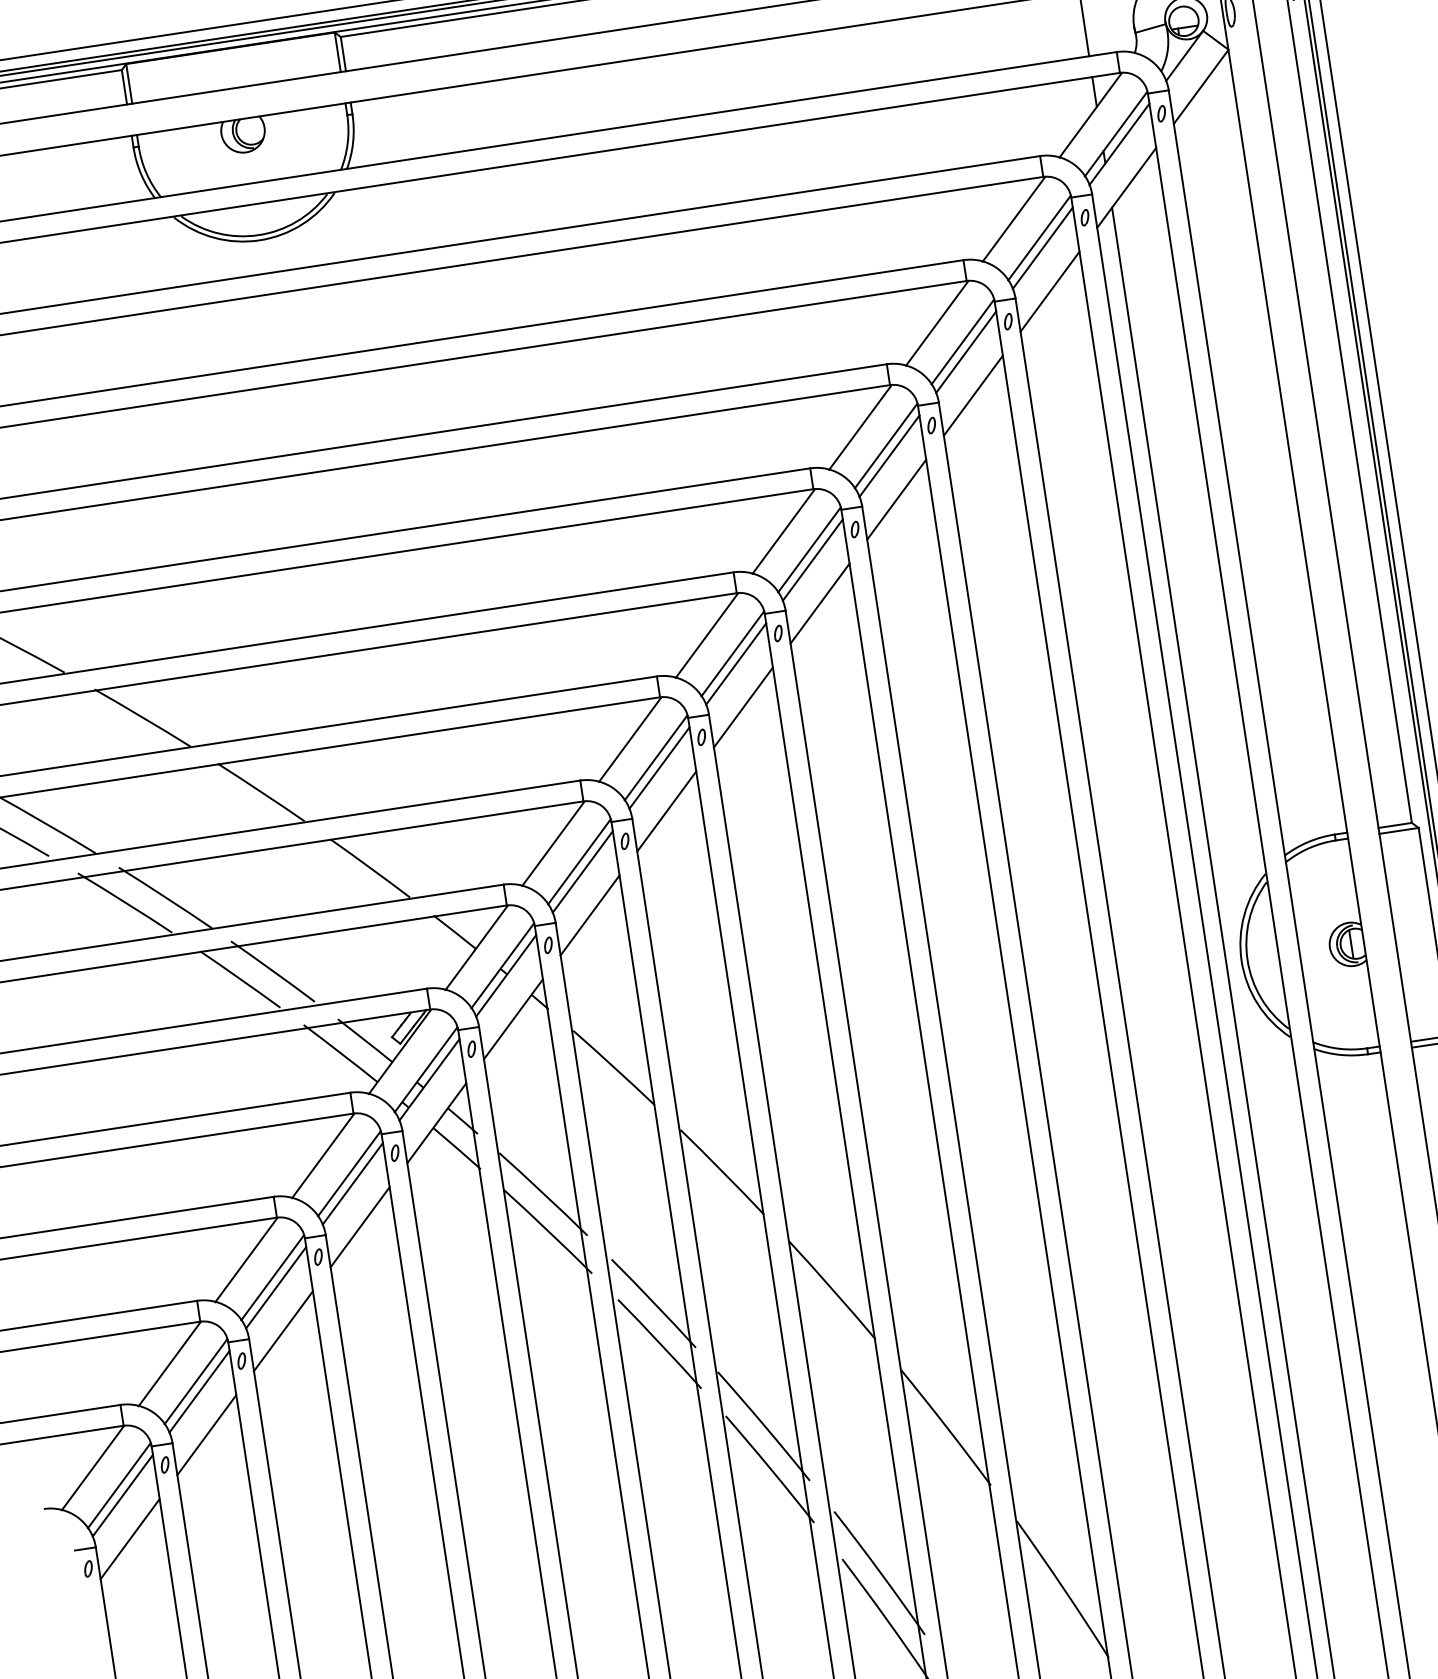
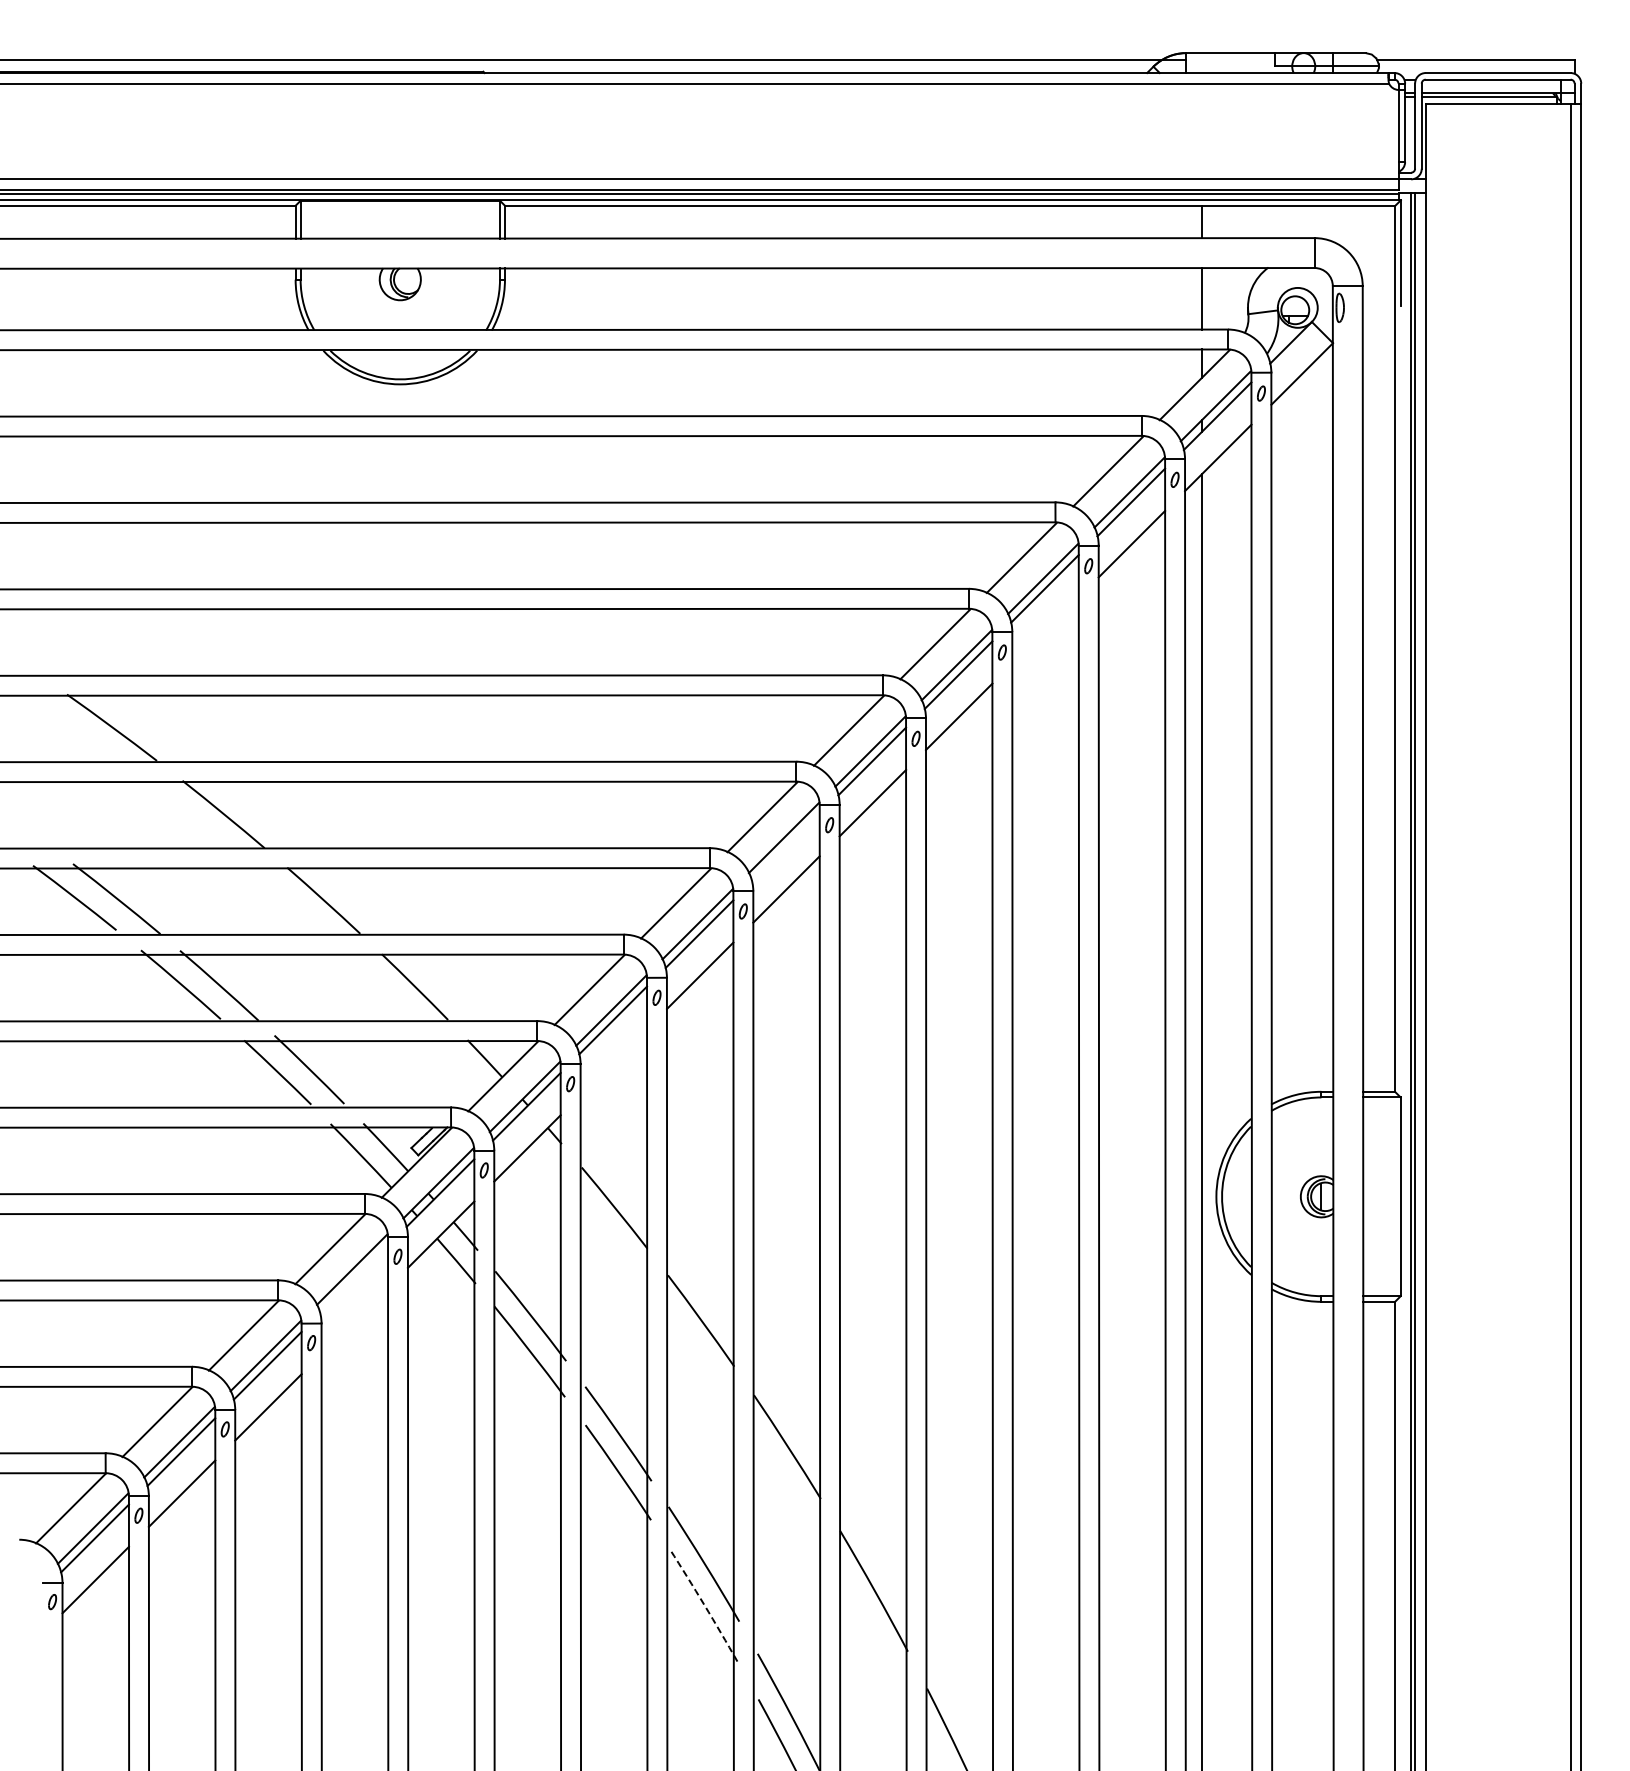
line: (973, 395) -> (1045, 630), removed
line: (735, 663) -> (785, 847), removed
line: (589, 914) -> (613, 1061), removed
line: (353, 1183) -> (354, 1279), removed
line: (359, 1226) -> (354, 1320), removed
arc: (770, 1468) -> (704, 1604), solid -> dashed

